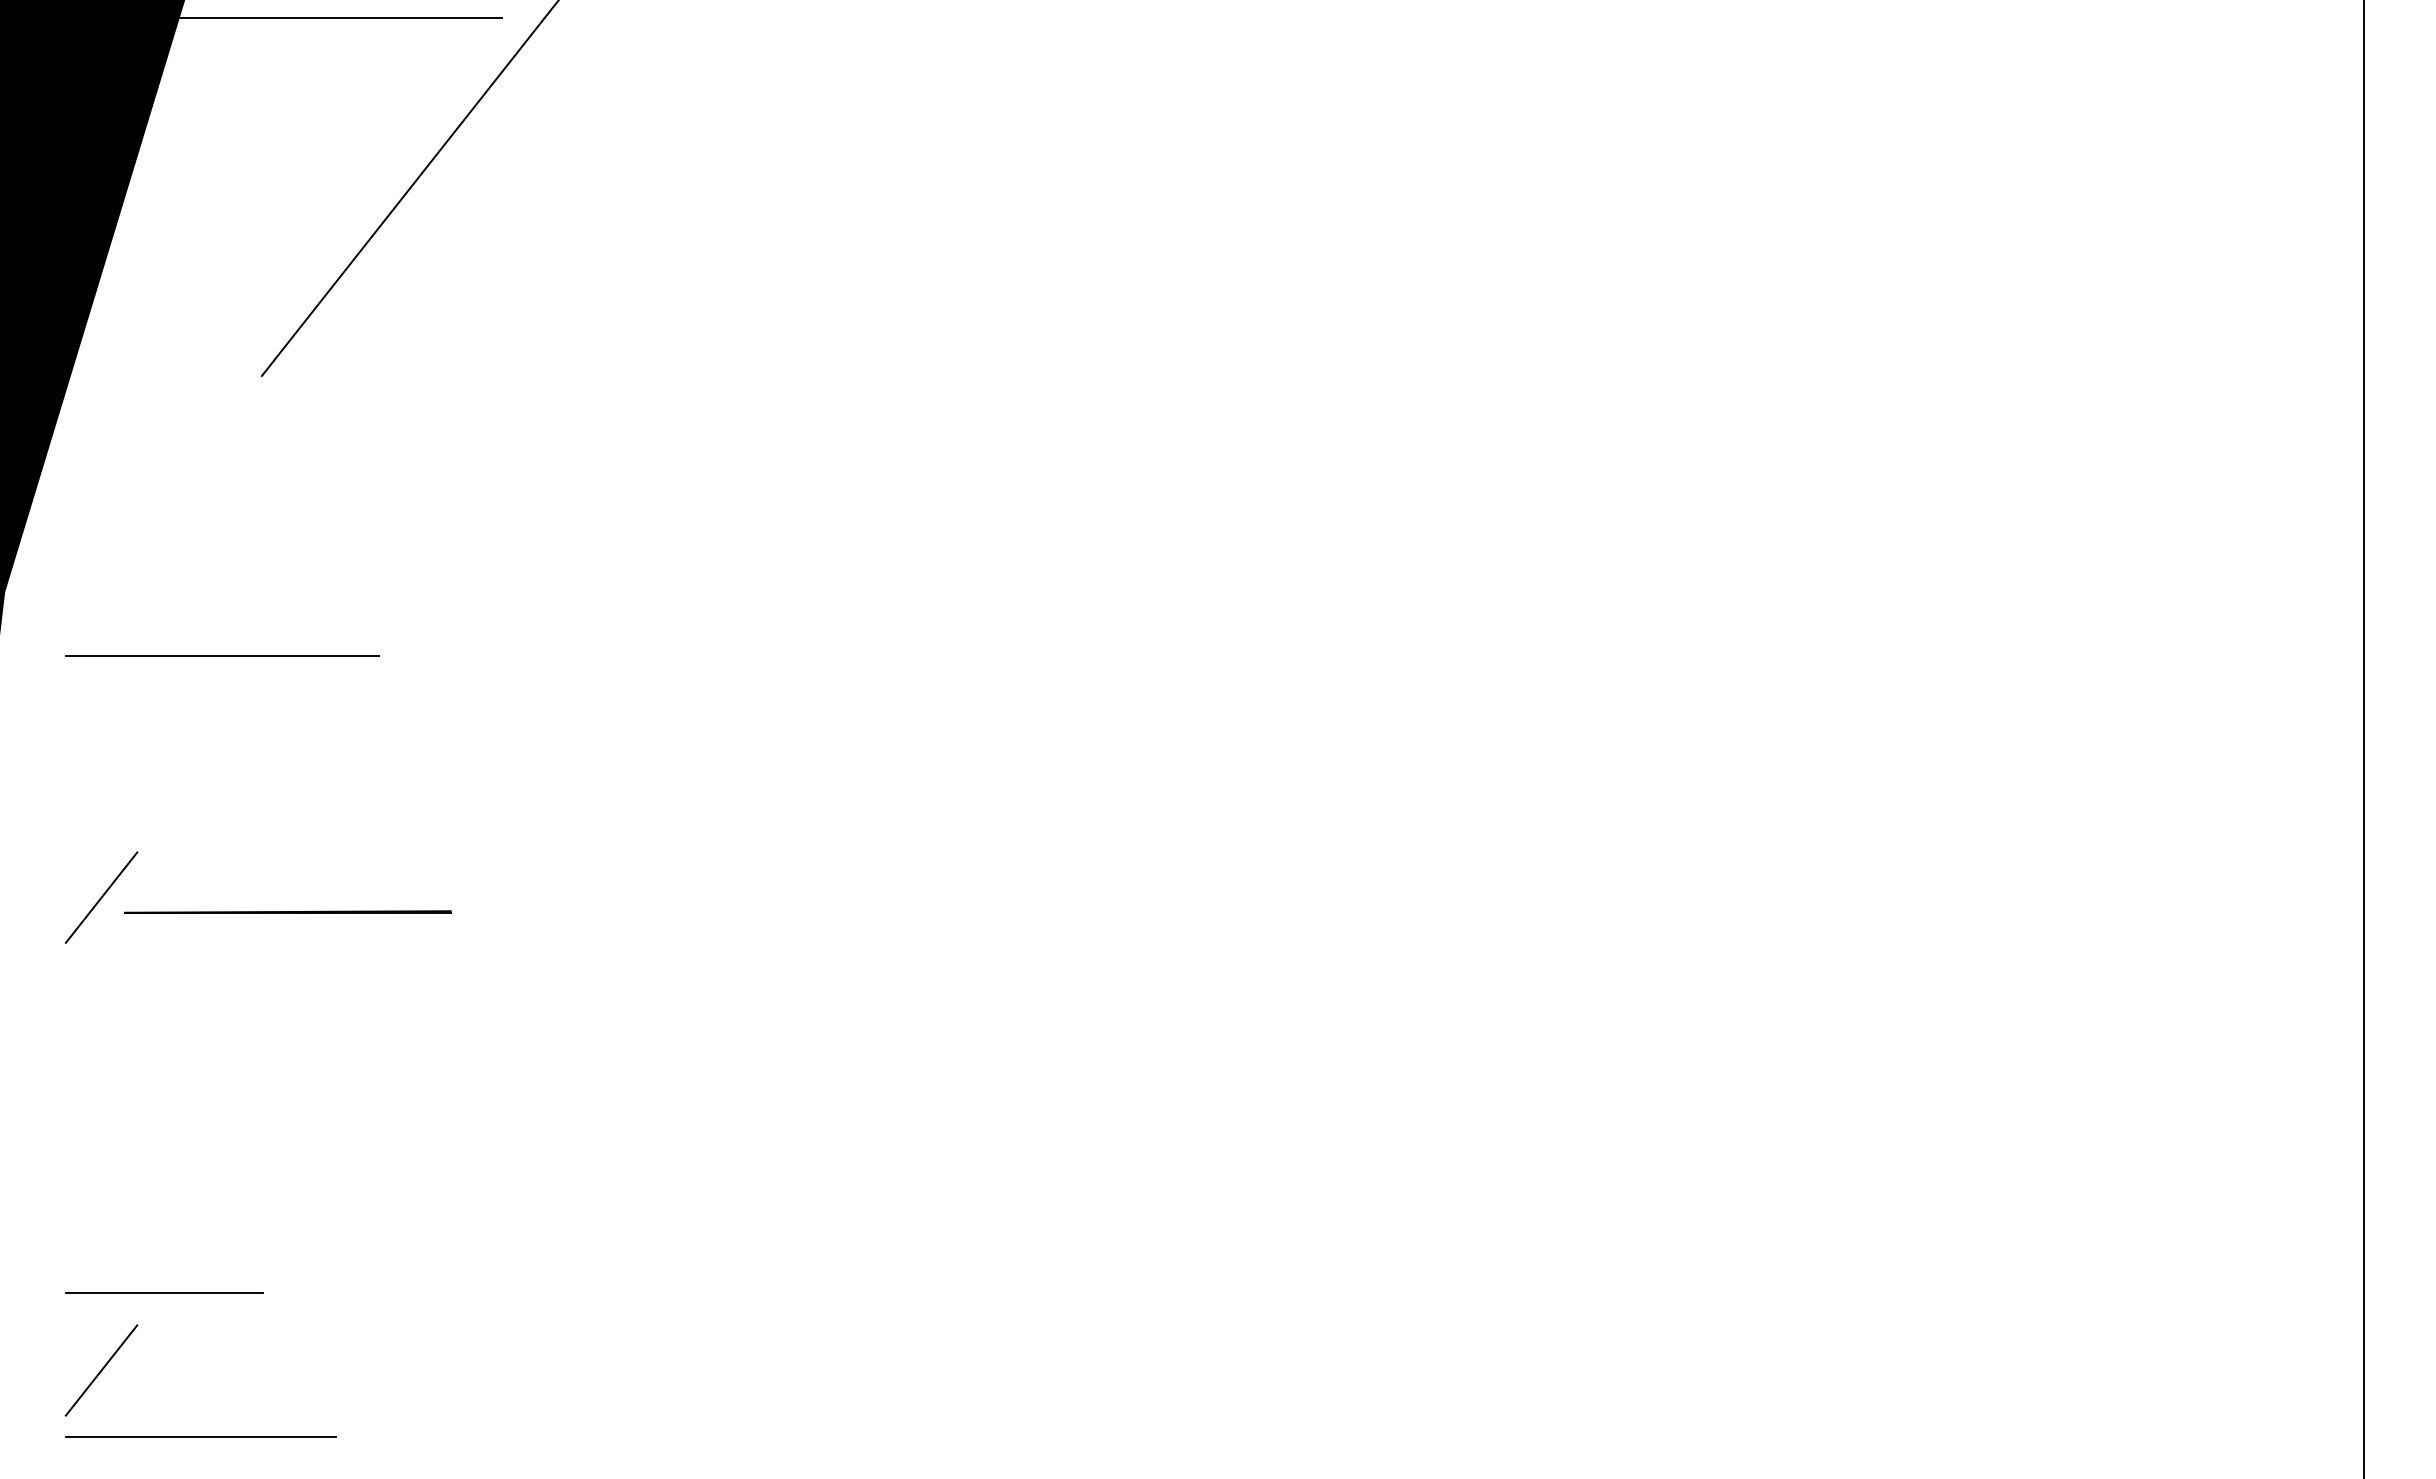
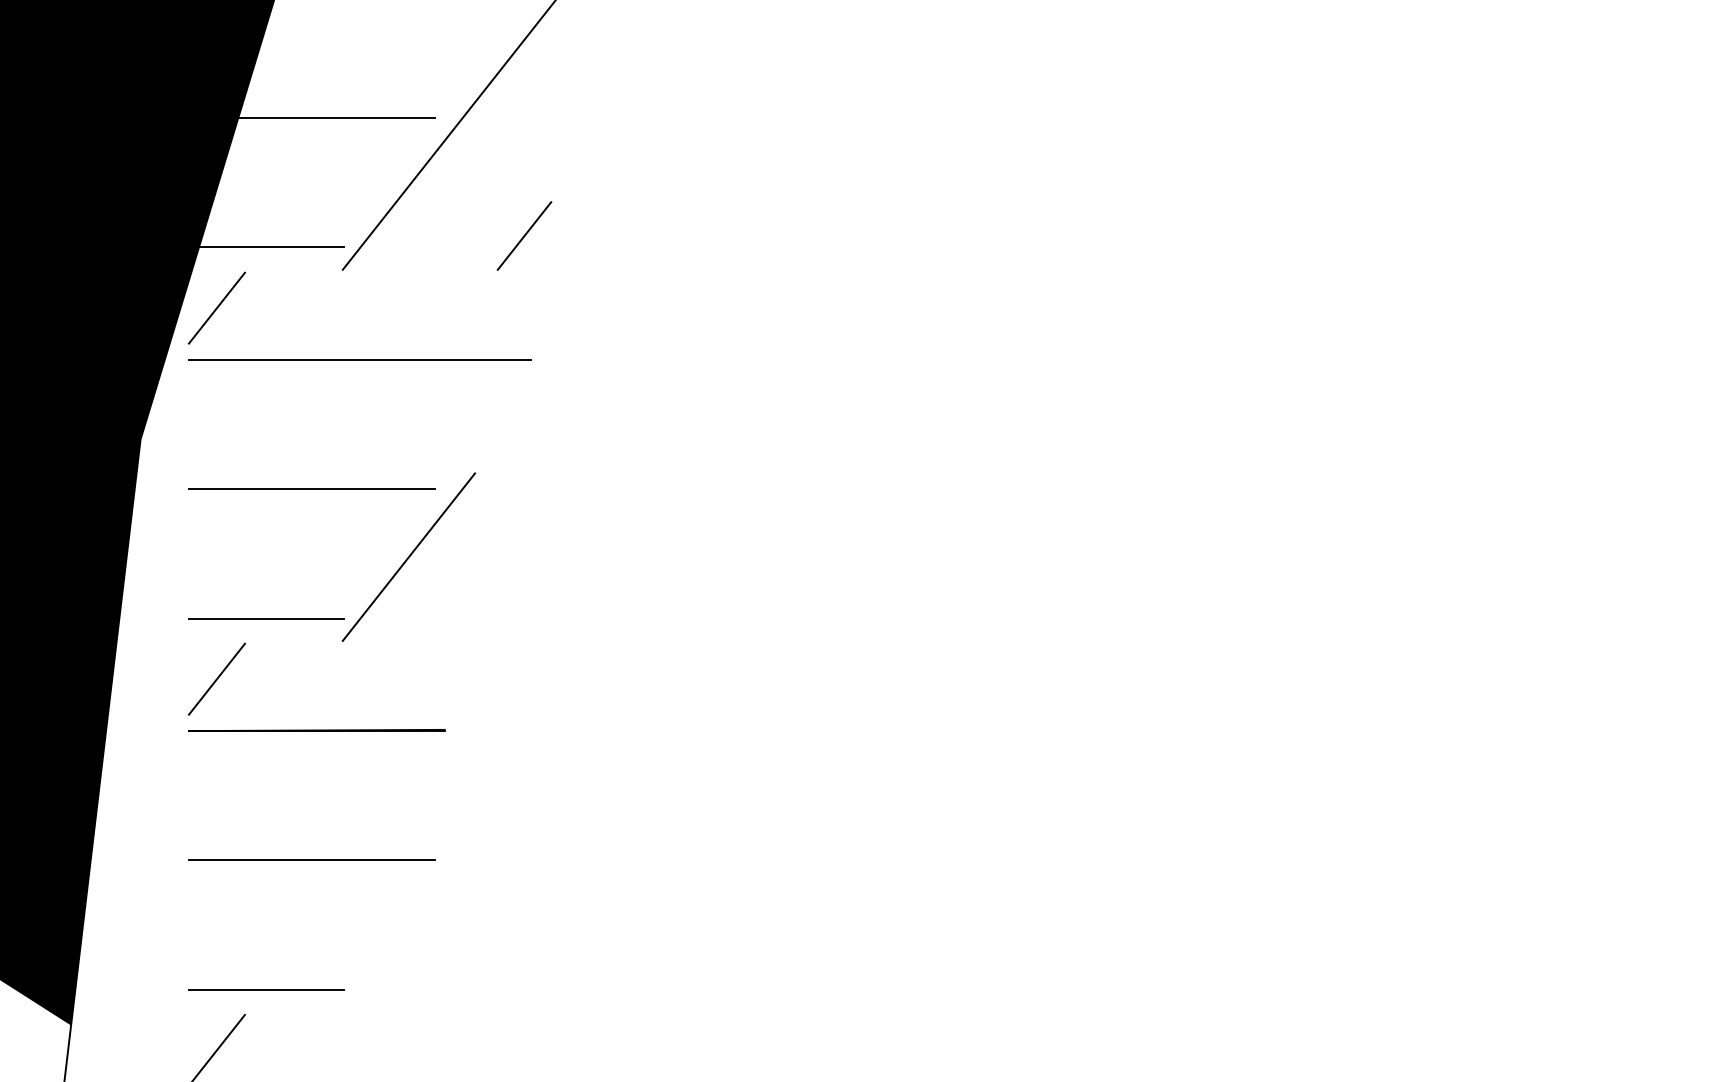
line: (252, 182) -> (335, 117), added
line: (493, 332) -> (524, 235), added
line: (170, 347) -> (271, 247), added
line: (101, 424) -> (216, 307), added
line: (283, 490) -> (359, 359), added
line: (345, 741) -> (408, 556), added
line: (164, 820) -> (266, 618), added
line: (287, 911) -> (316, 730), moved
line: (222, 1128) -> (311, 860), added

